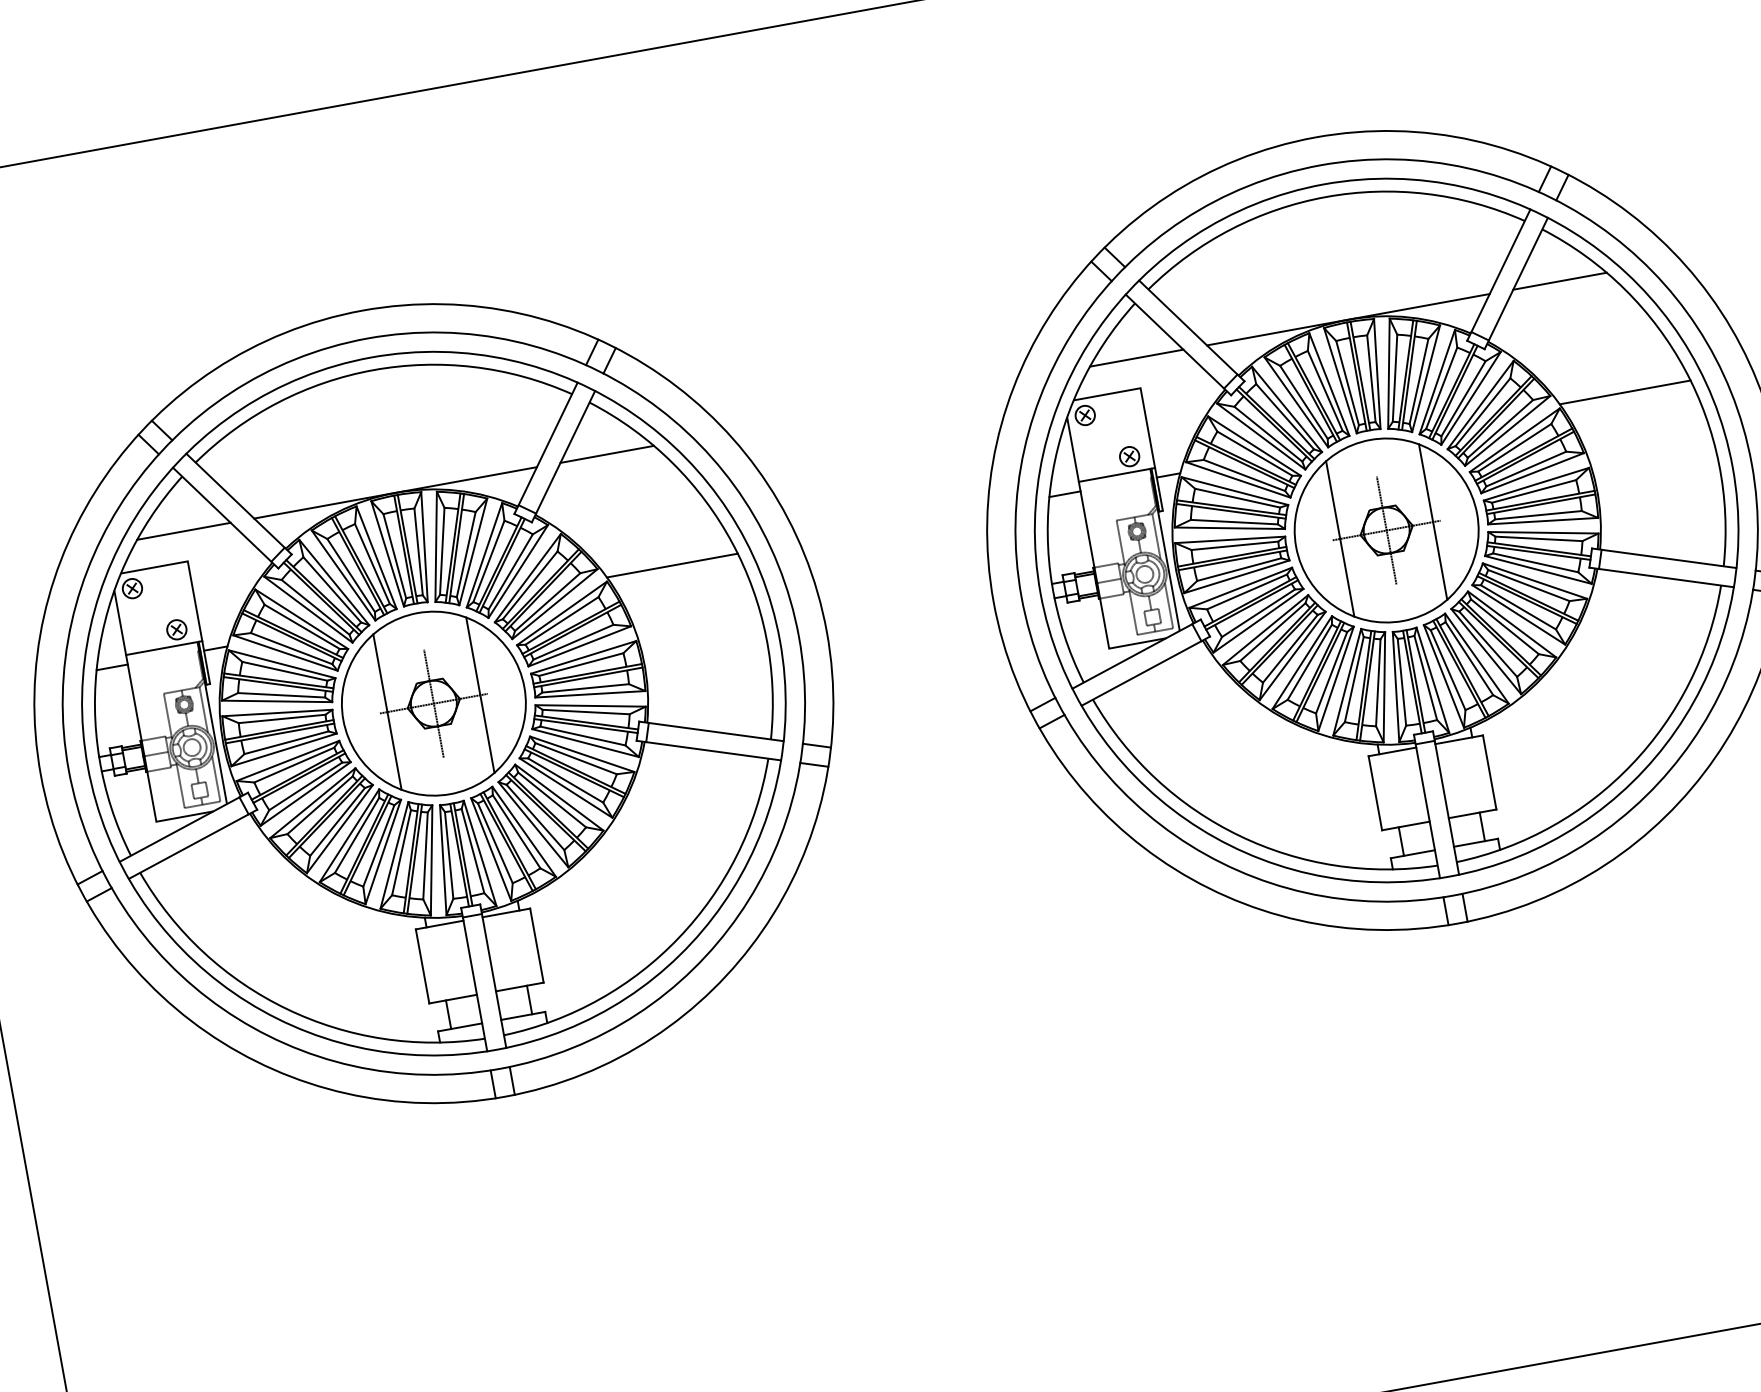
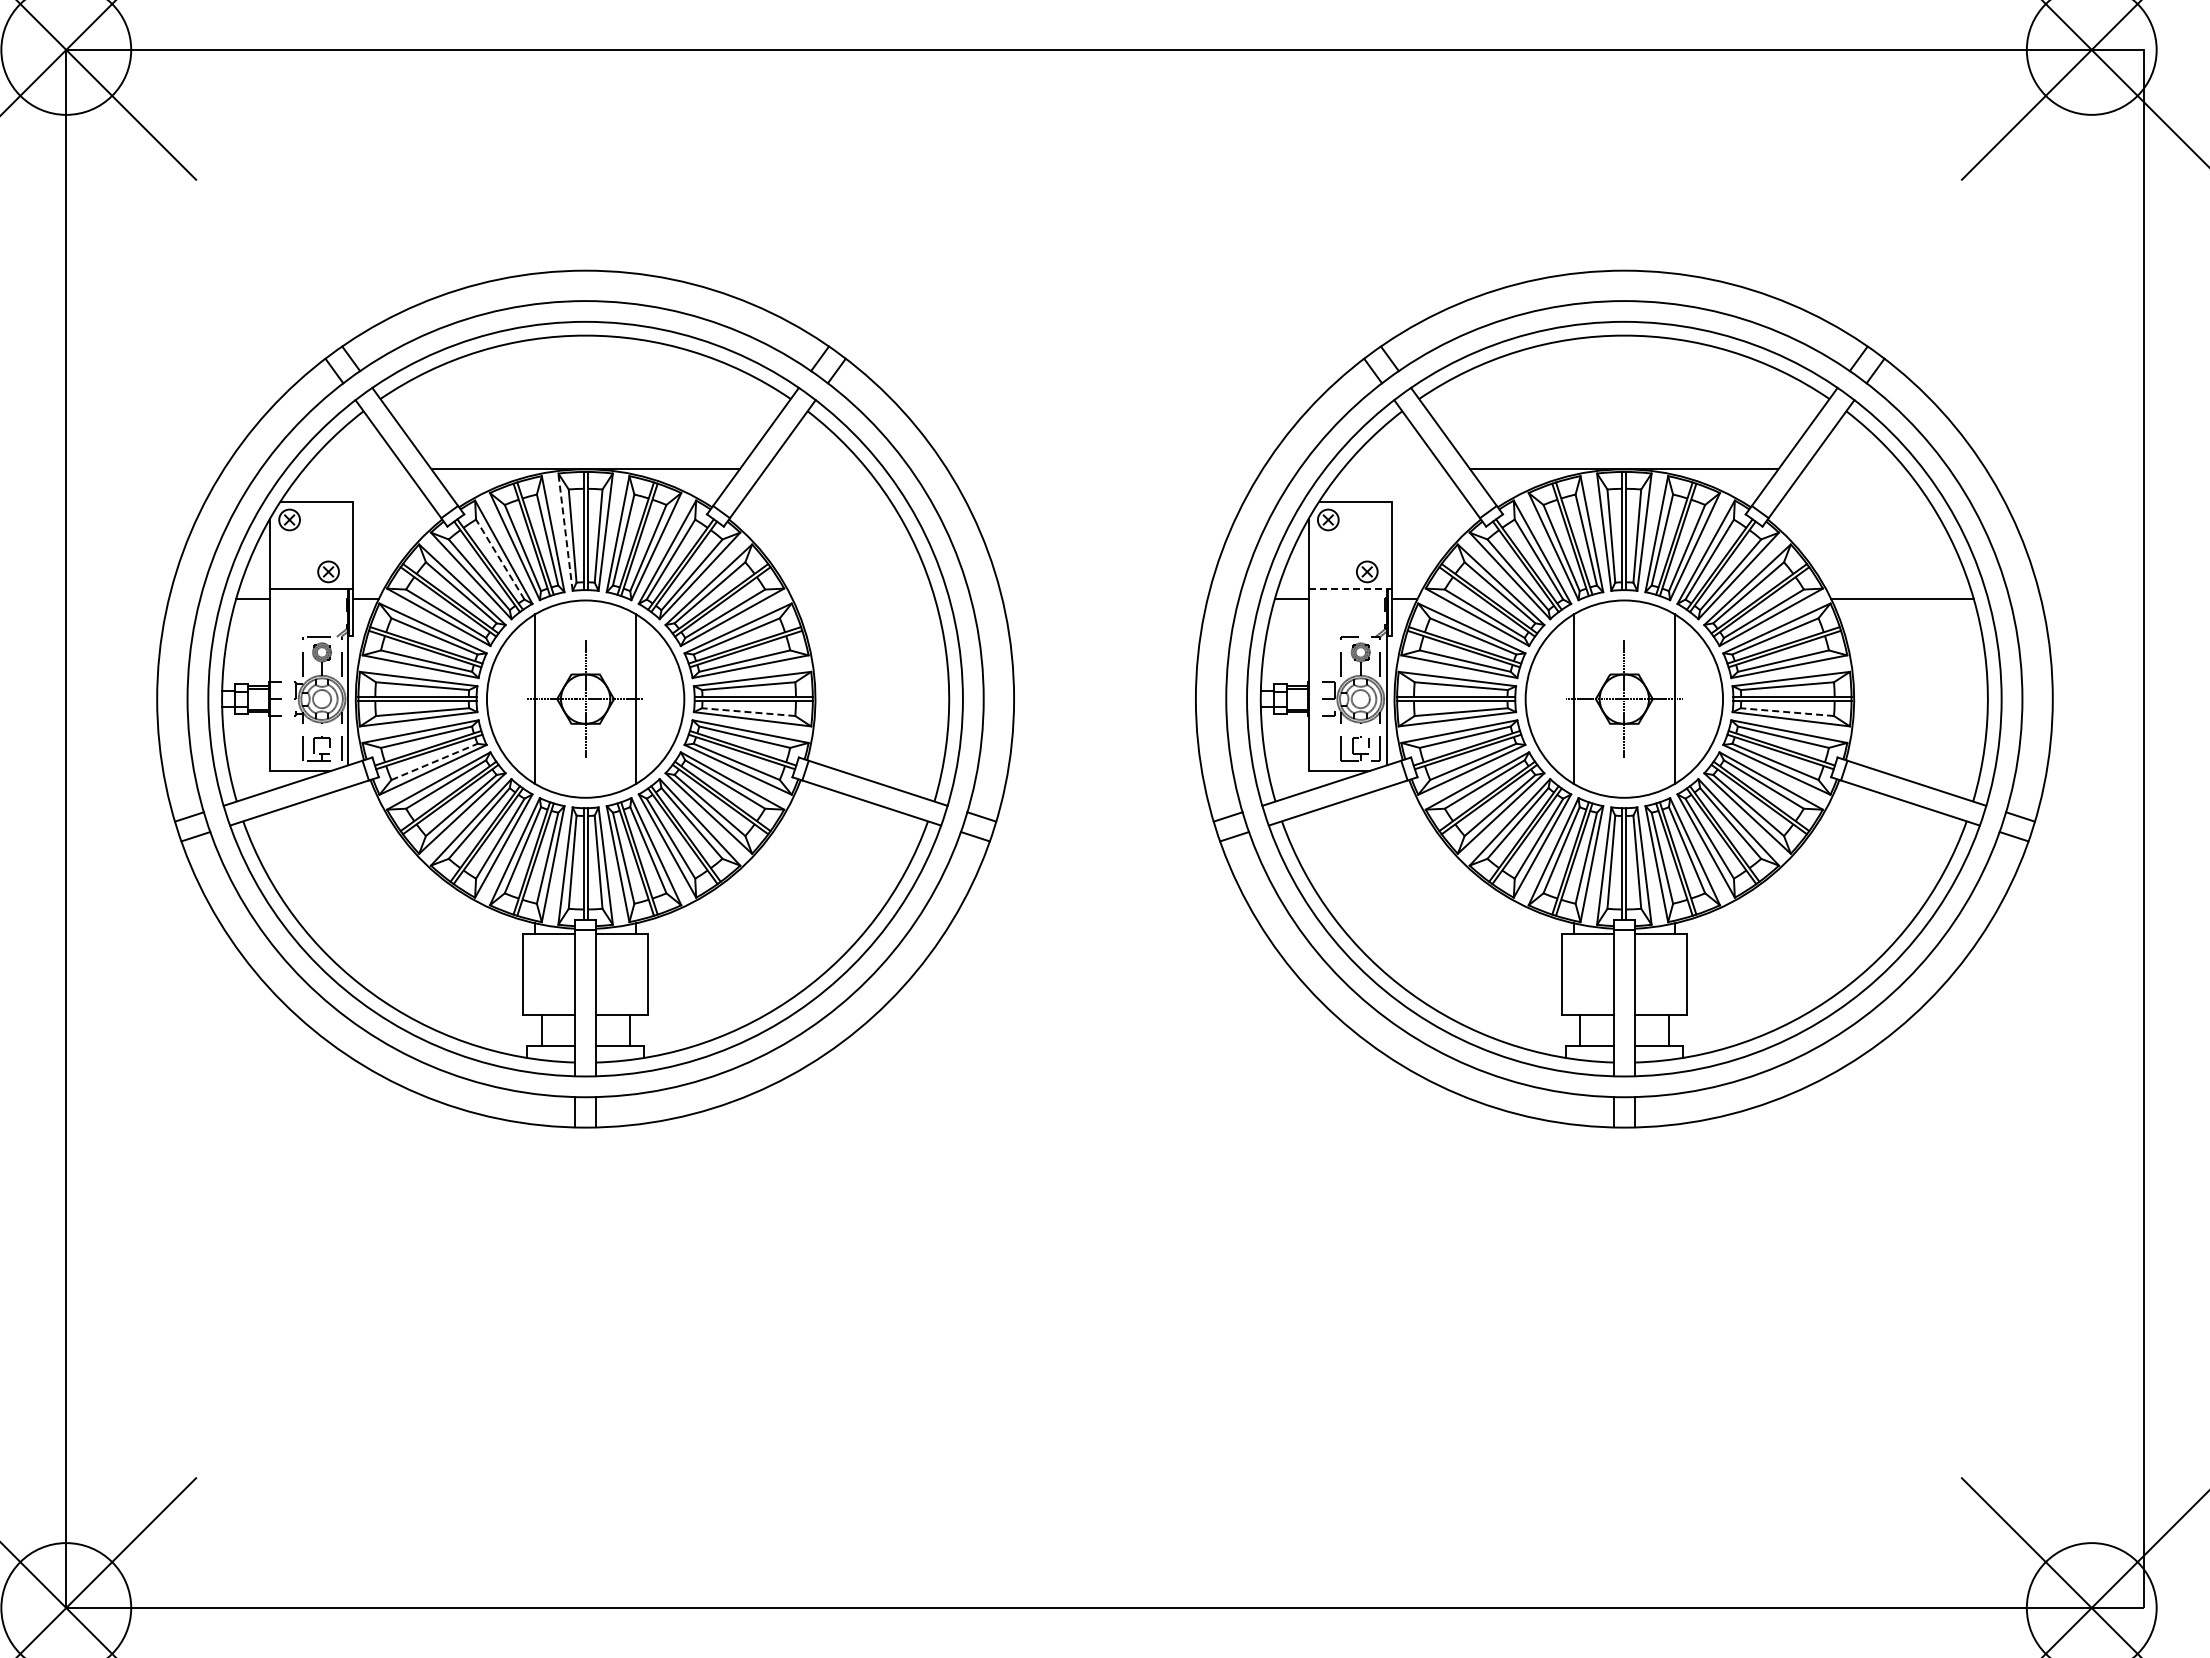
line: (1560, 281) -> (1855, 469), removed
line: (1136, 358) -> (1393, 469), removed
line: (607, 454) -> (816, 469), removed
line: (1117, 474) -> (1350, 588), solid -> dashed
line: (1538, 515) -> (1787, 712), solid -> dashed
line: (183, 531) -> (354, 469), removed
line: (387, 553) -> (565, 531), solid -> dashed
line: (672, 565) -> (863, 599), removed
line: (332, 589) -> (500, 559), solid -> dashed
line: (585, 688) -> (748, 712), solid -> dashed
line: (305, 786) -> (434, 761), solid -> dashed

